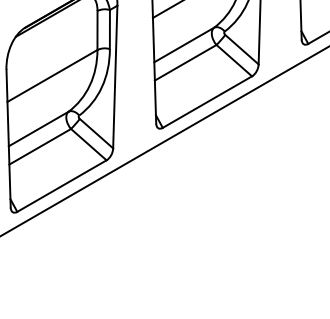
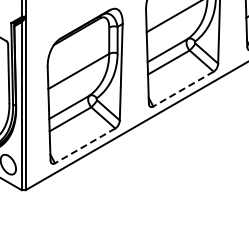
line: (207, 102) -> (183, 89), solid -> dashed
line: (62, 185) -> (85, 145), solid -> dashed

